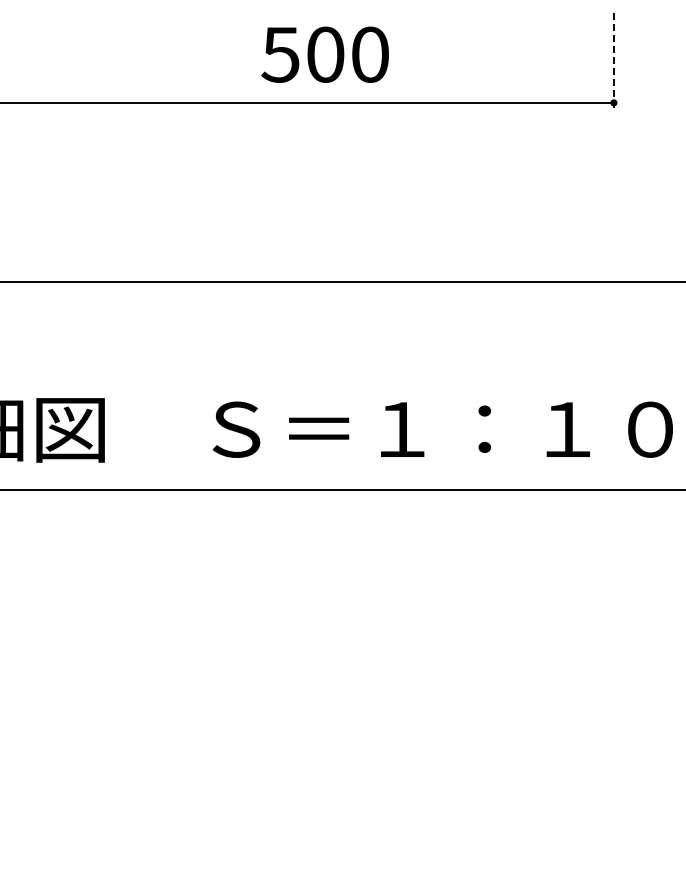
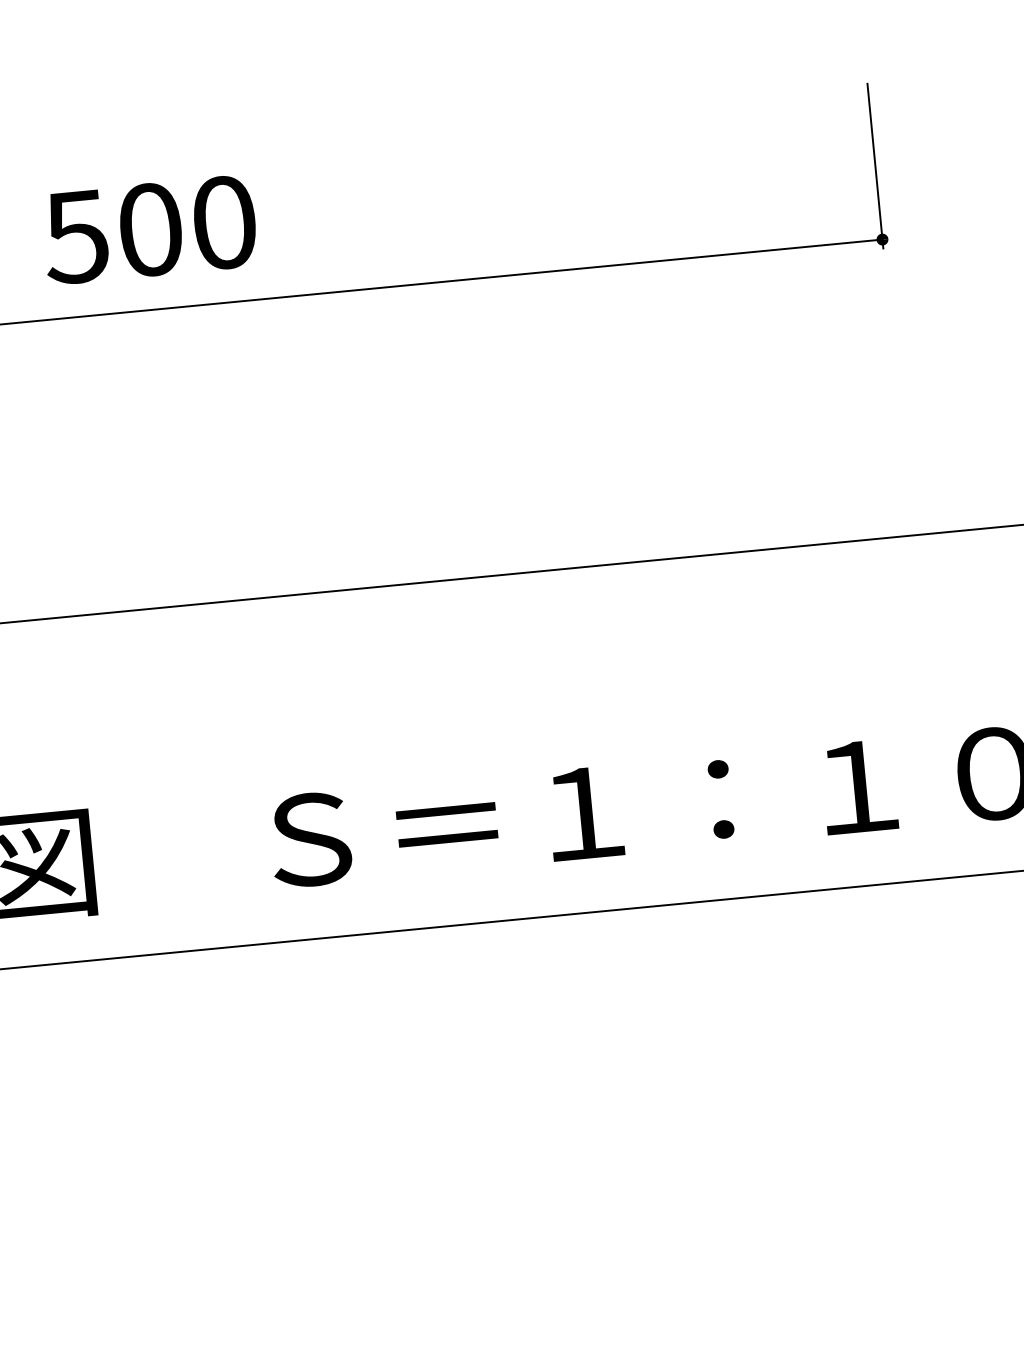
text: (324, 54) -> (148, 229), moved
line: (613, 58) -> (874, 166), dashed -> solid

